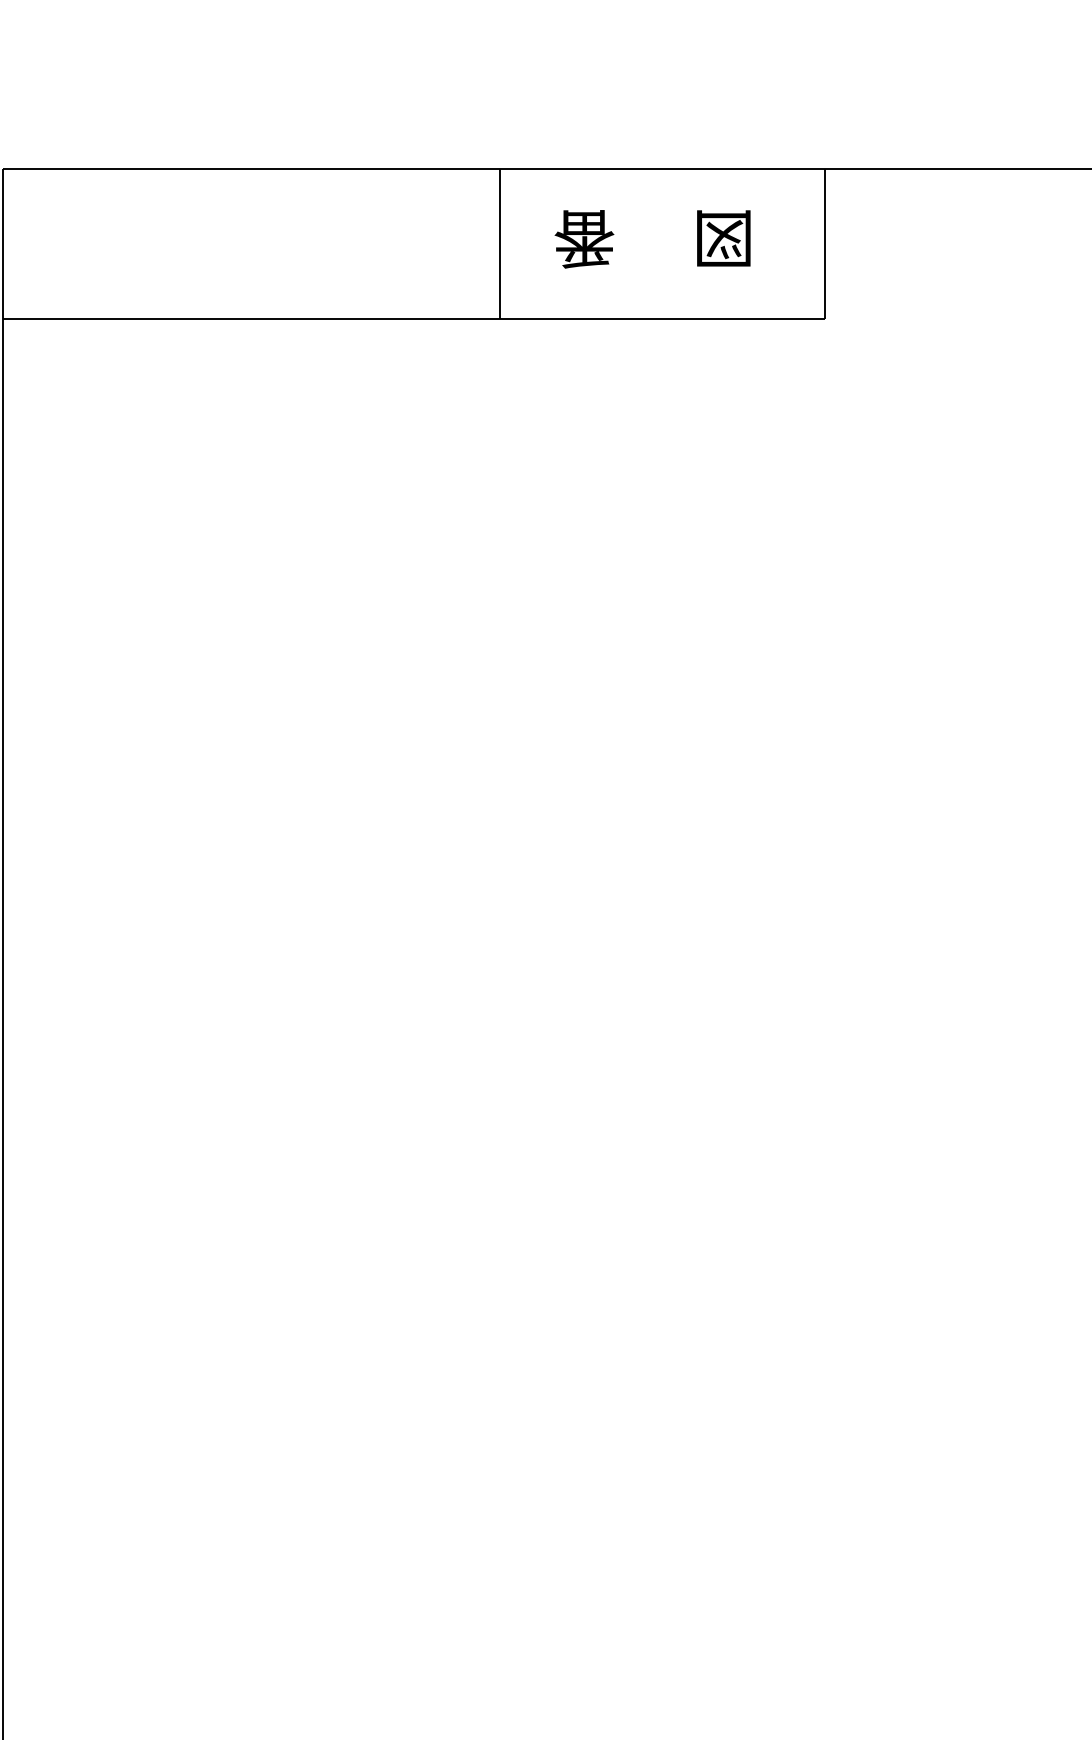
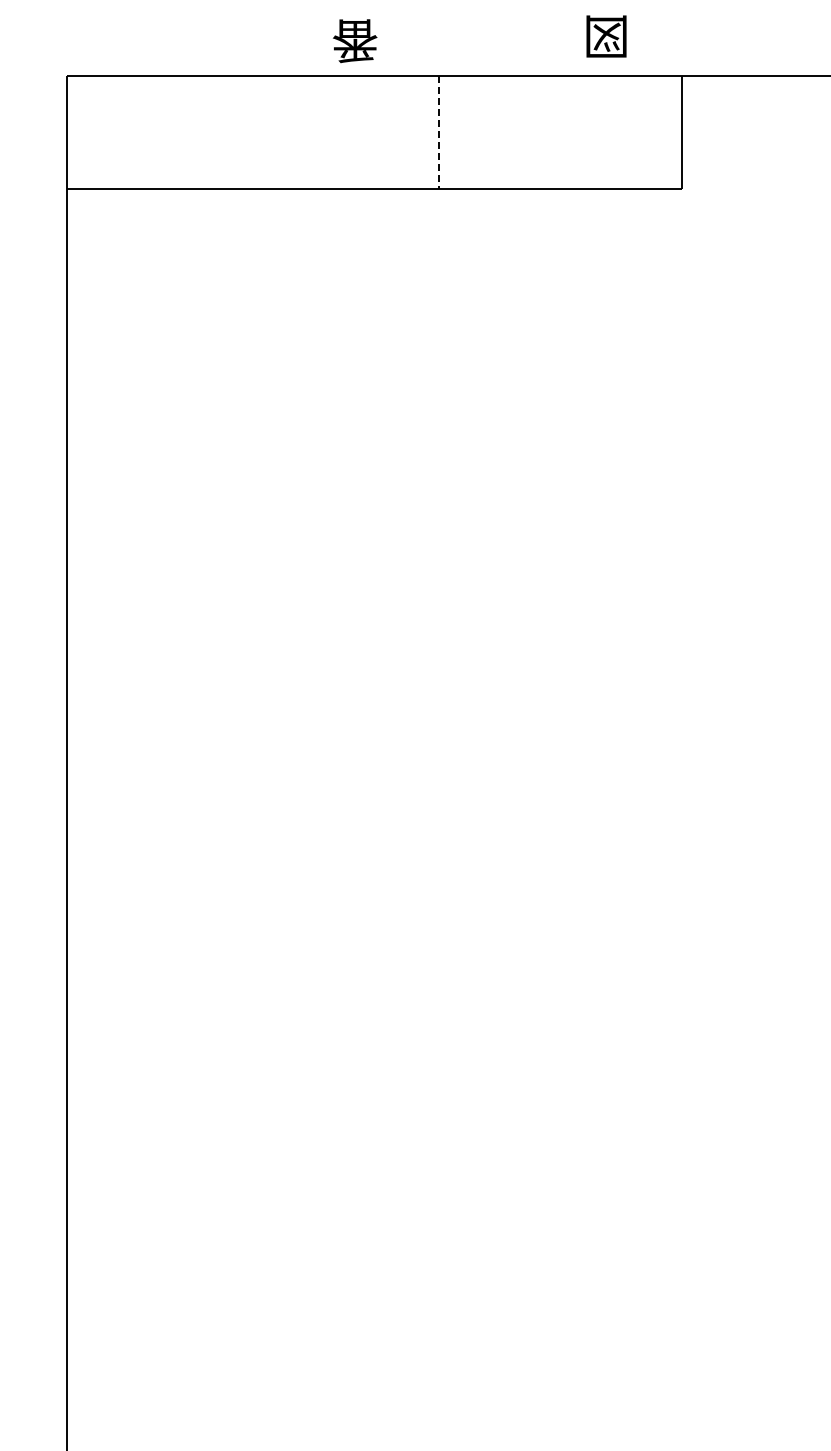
part: (723, 238) -> (606, 36), moved
part: (584, 239) -> (355, 41), moved
line: (500, 245) -> (439, 133), solid -> dashed

